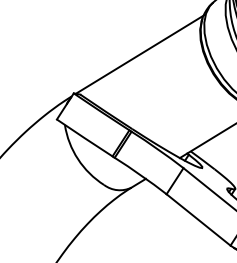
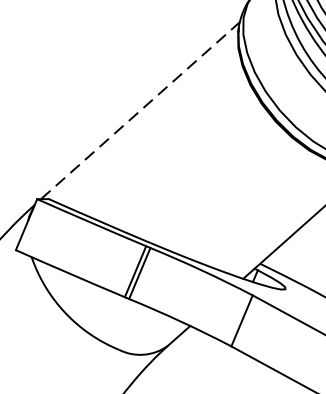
line: (139, 54) -> (139, 110), solid -> dashed

